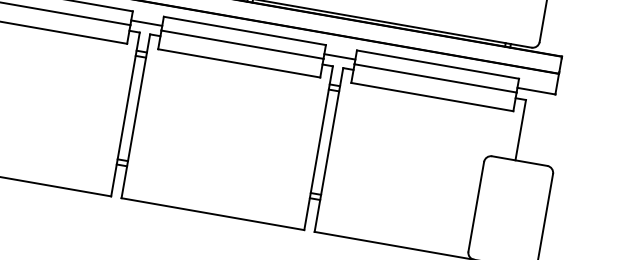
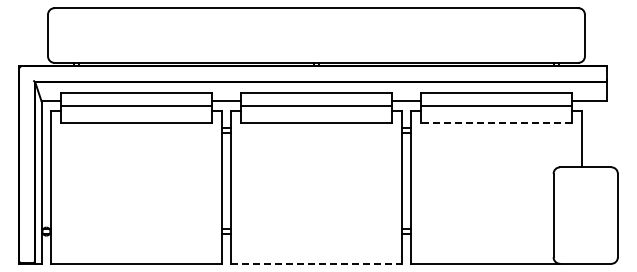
line: (432, 97) -> (496, 123), solid -> dashed
line: (212, 213) -> (316, 263), solid -> dashed

